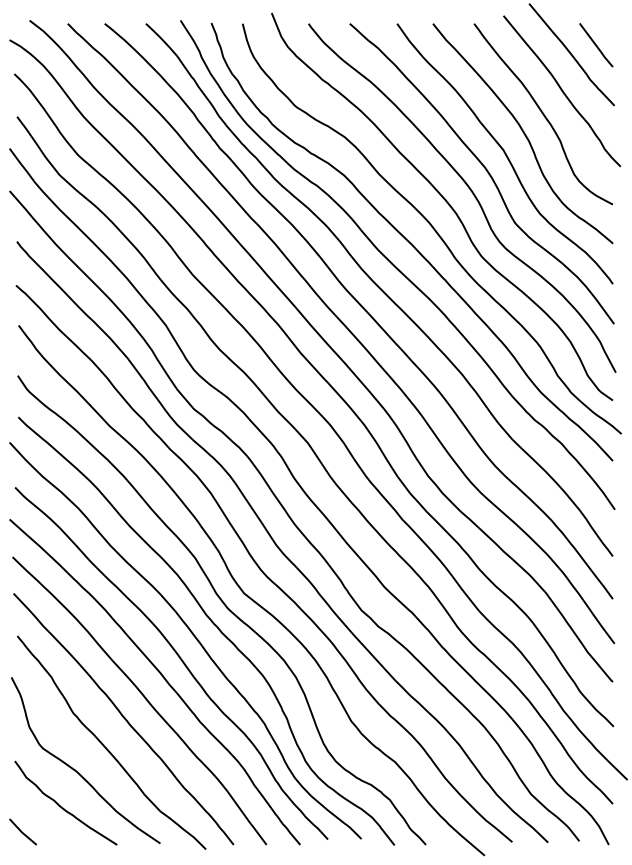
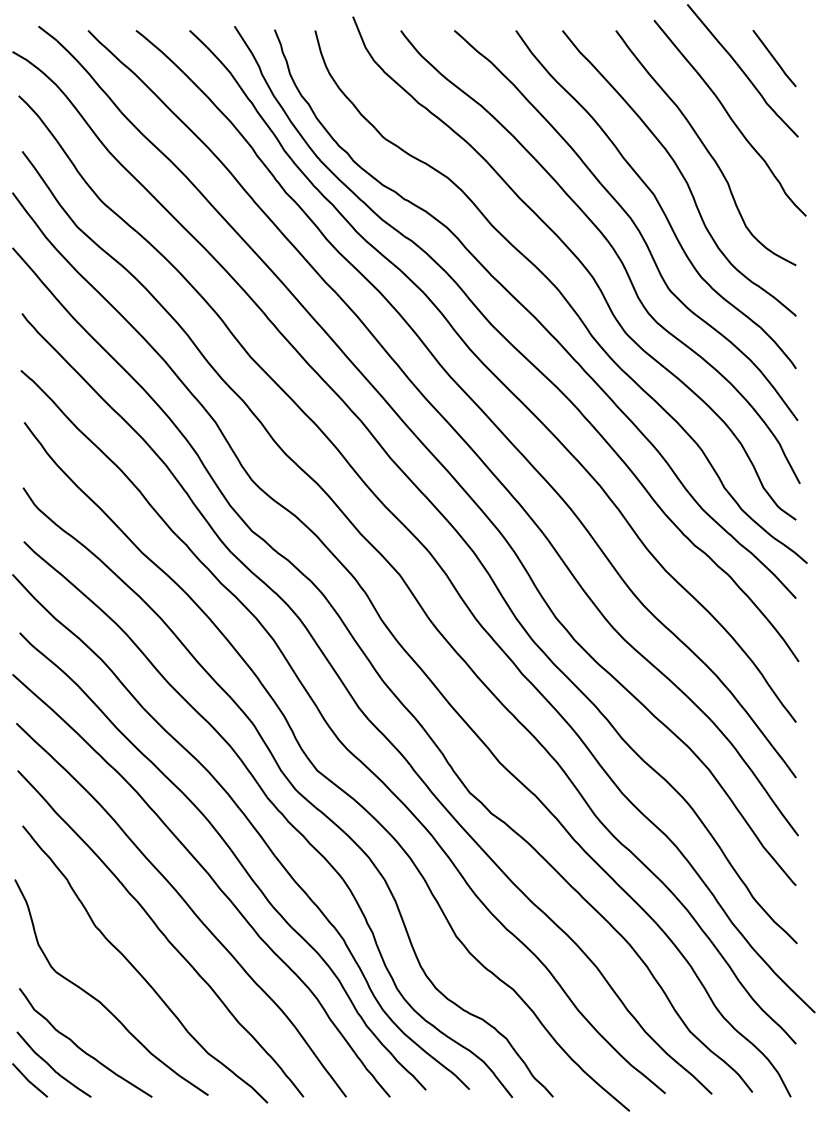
curve: (39, 821) -> (51, 1066), added

